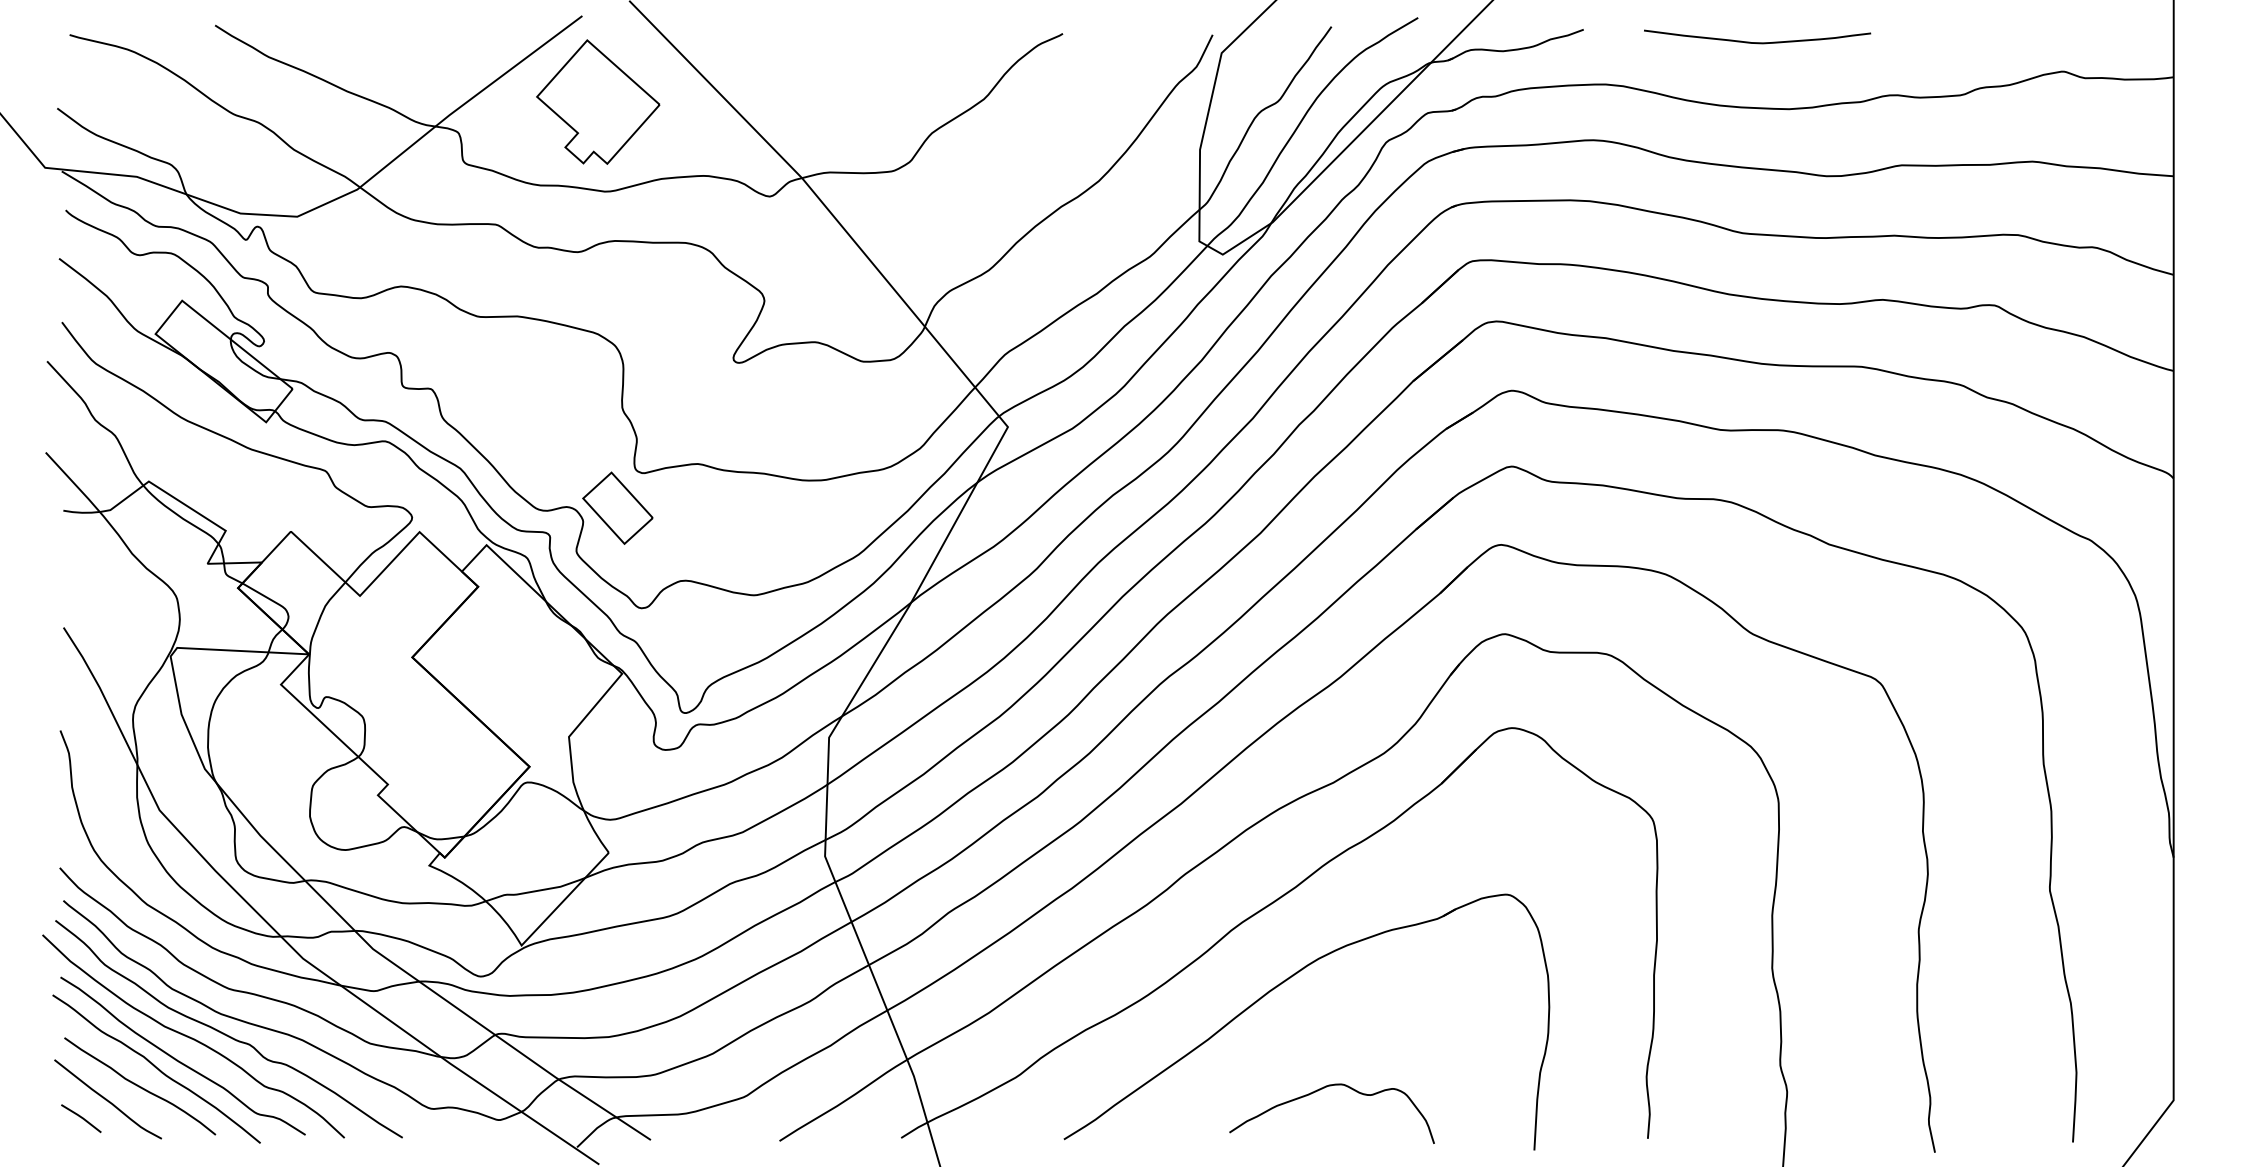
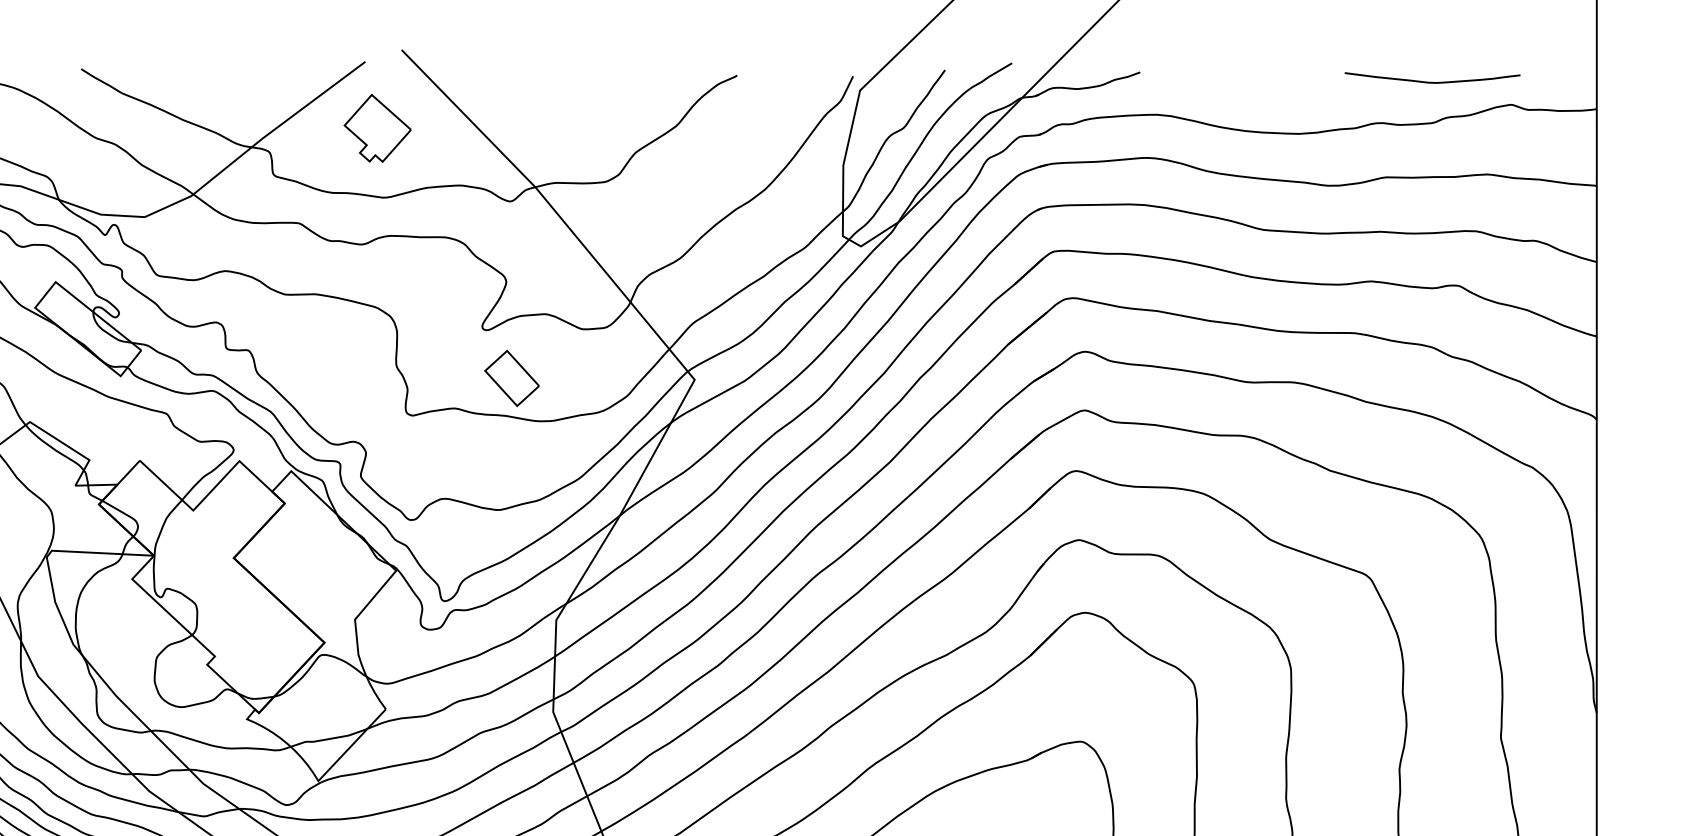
curve: (1757, 42) -> (1432, 82), moved
part: (598, 101) -> (377, 127), size x0.7
part: (617, 507) -> (511, 377), moved

